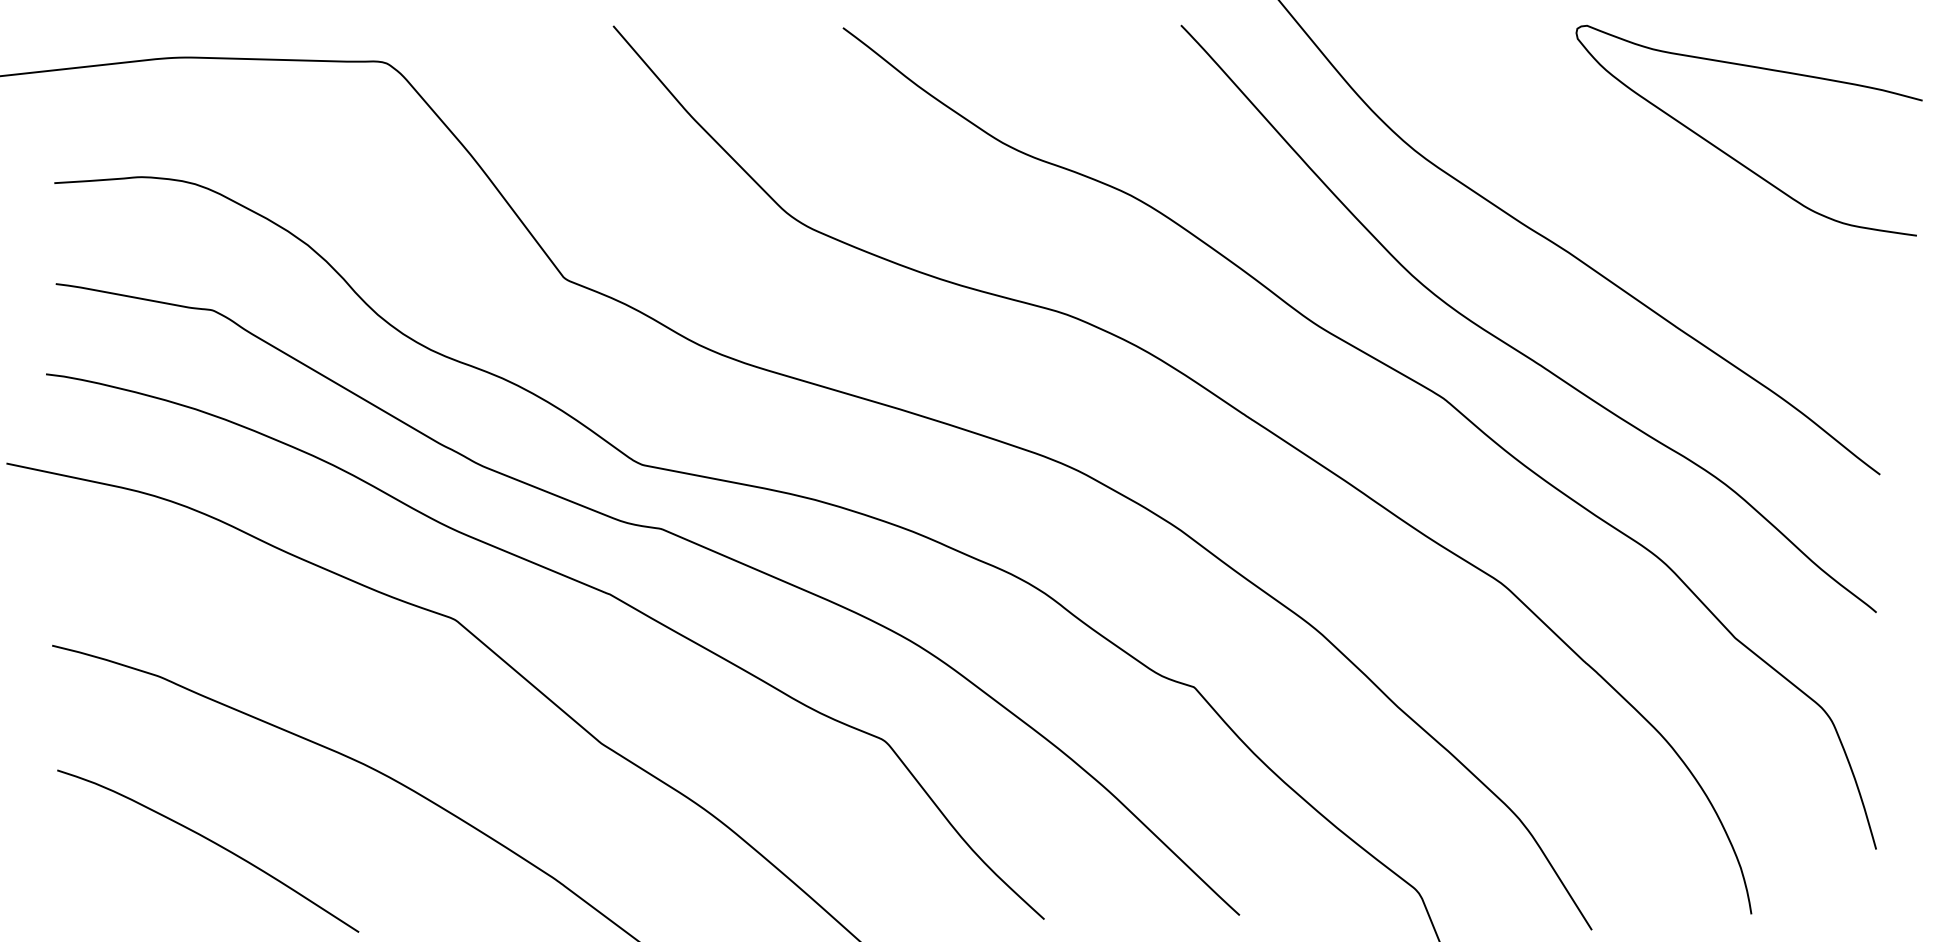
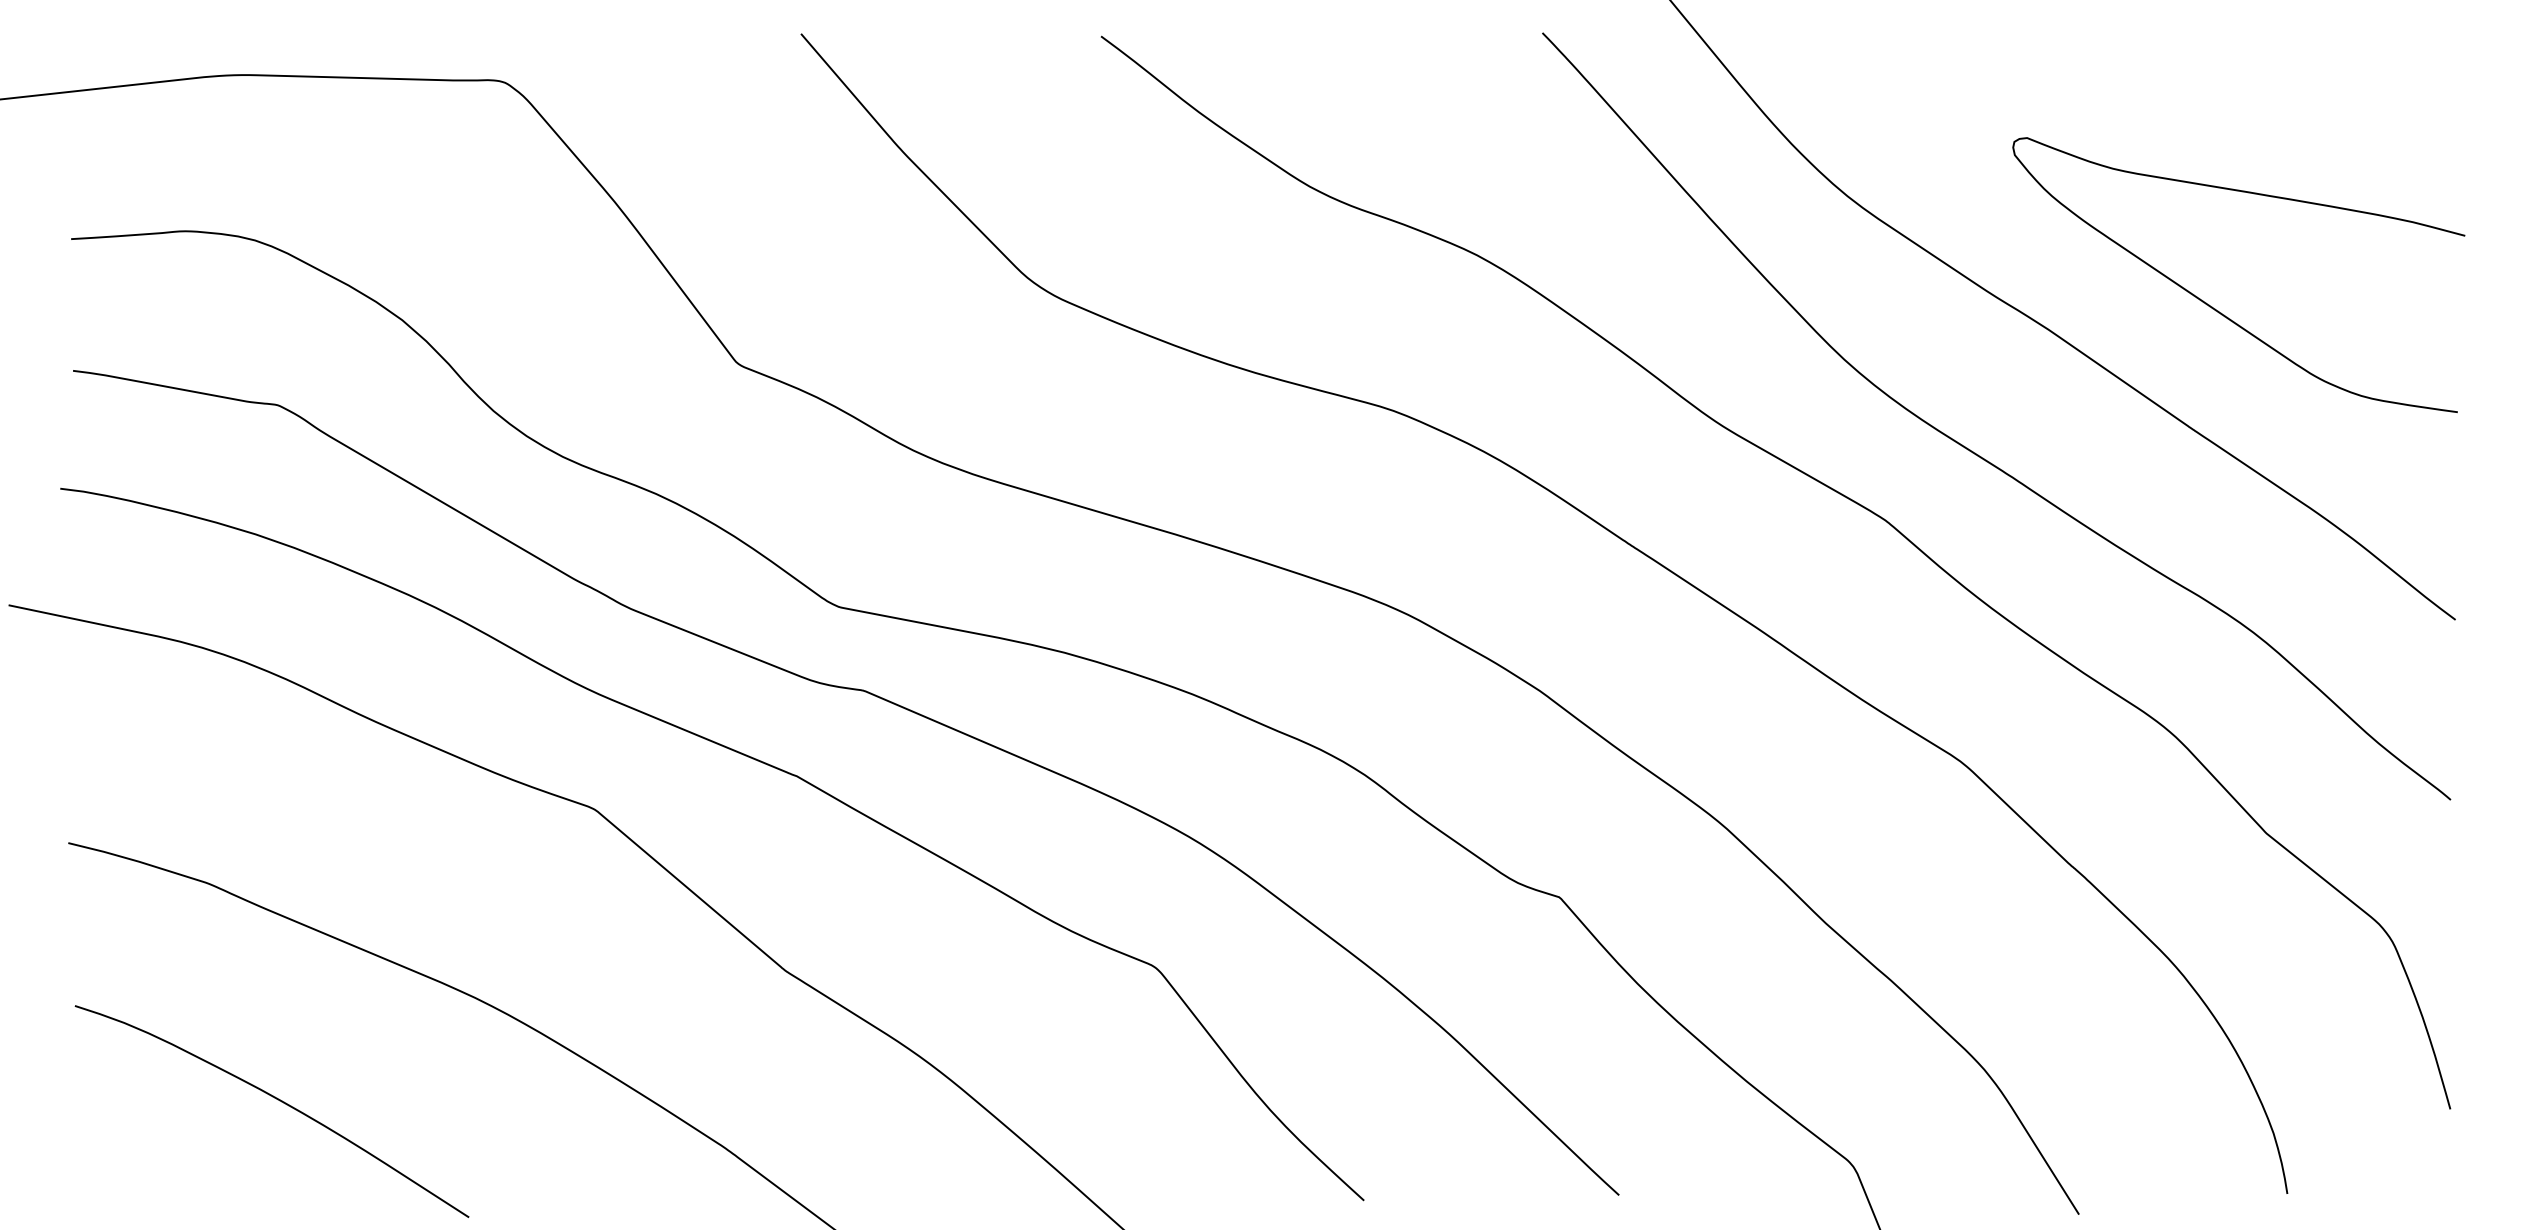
curve: (1730, 155) -> (2214, 307), moved

